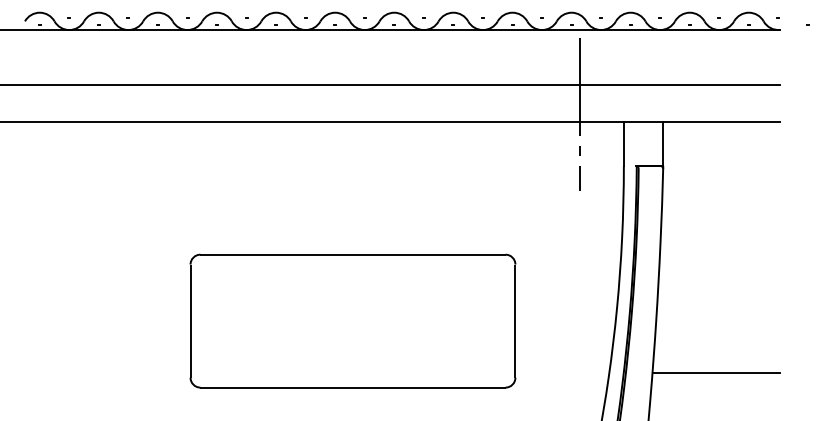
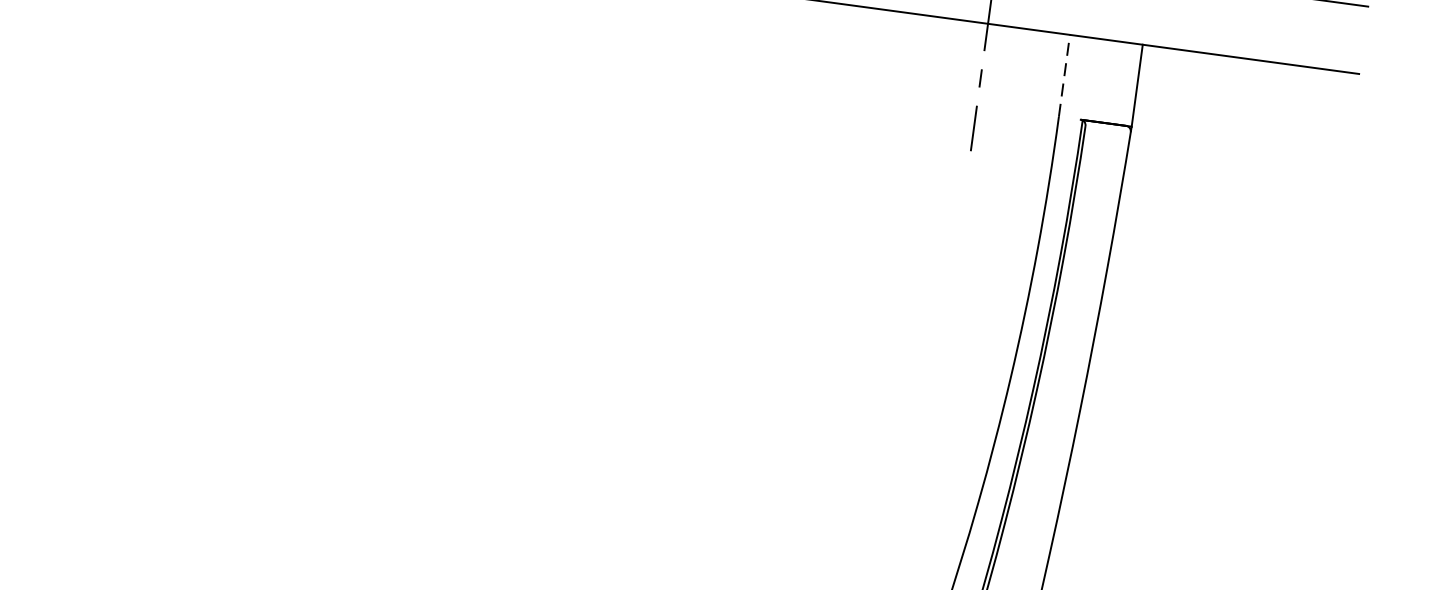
line: (623, 143) -> (1063, 75), solid -> dashed
part: (352, 320) -> (518, 334), removed
line: (716, 372) -> (1178, 521), removed

